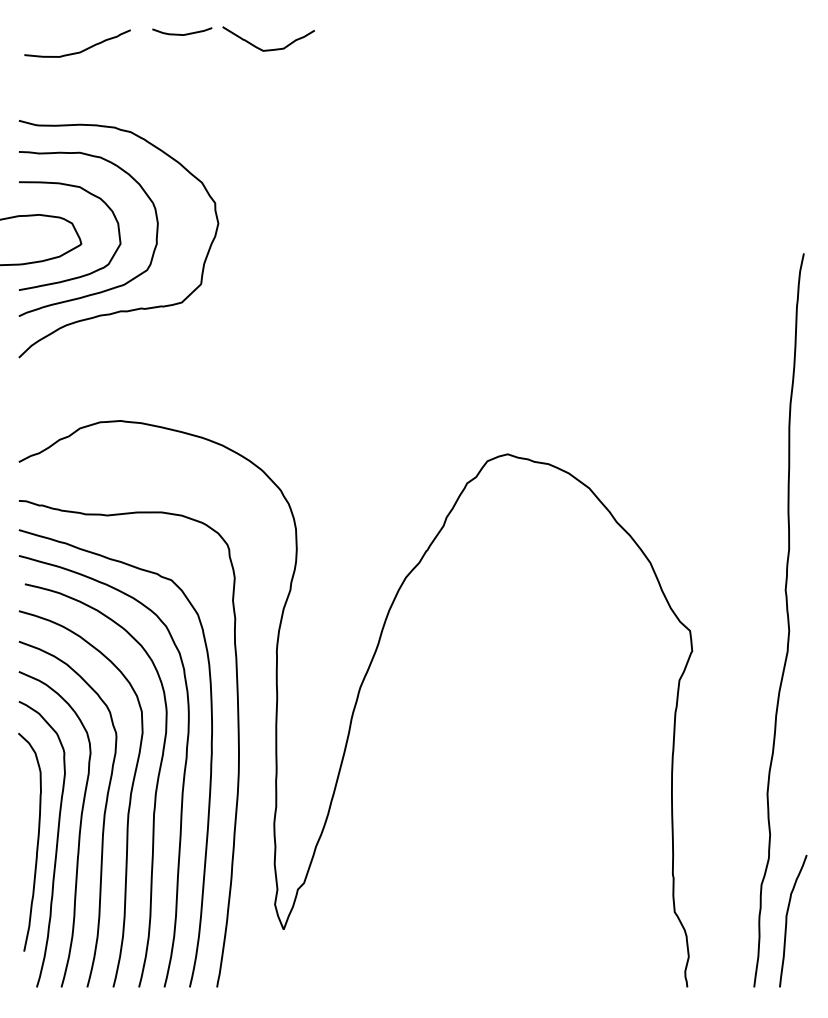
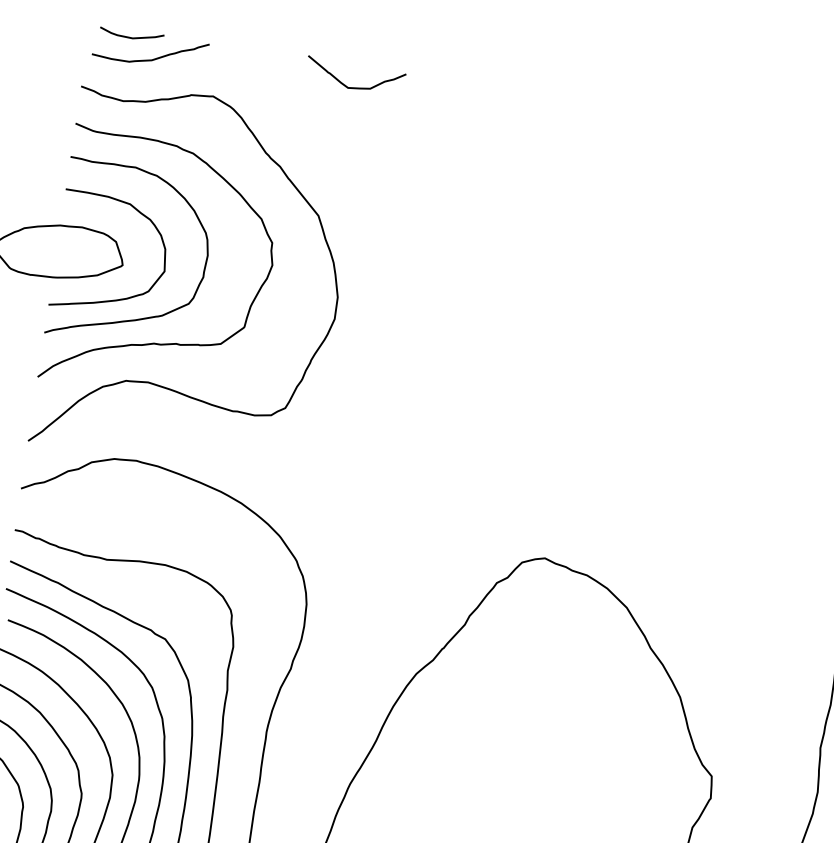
curve: (182, 34) -> (131, 37), moved
curve: (133, 348) -> (161, 385), added

